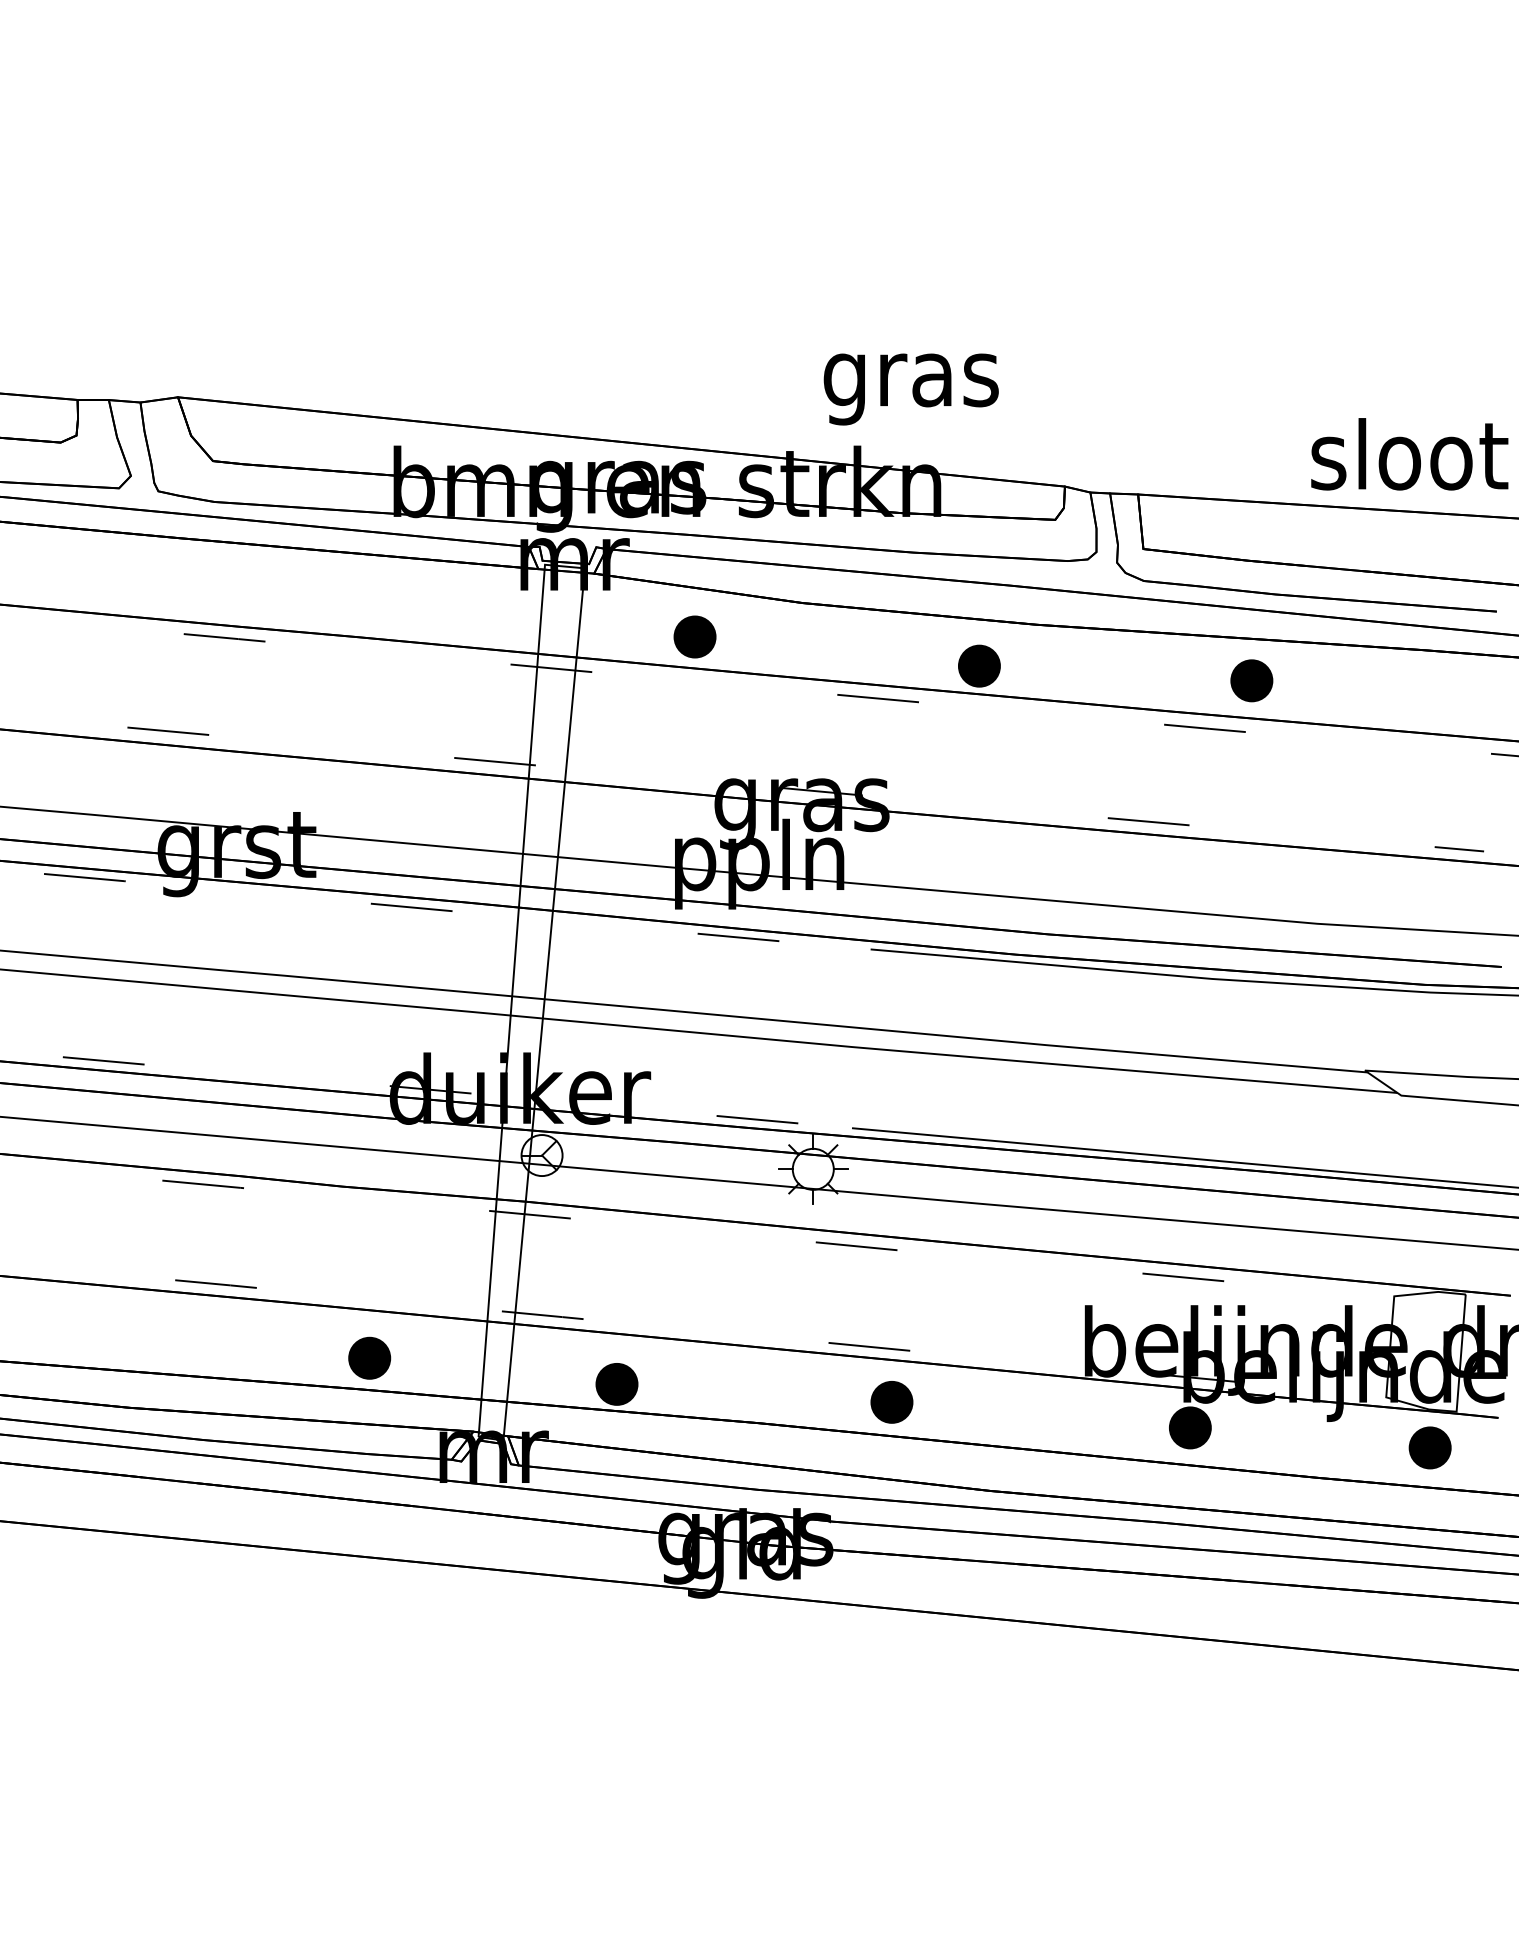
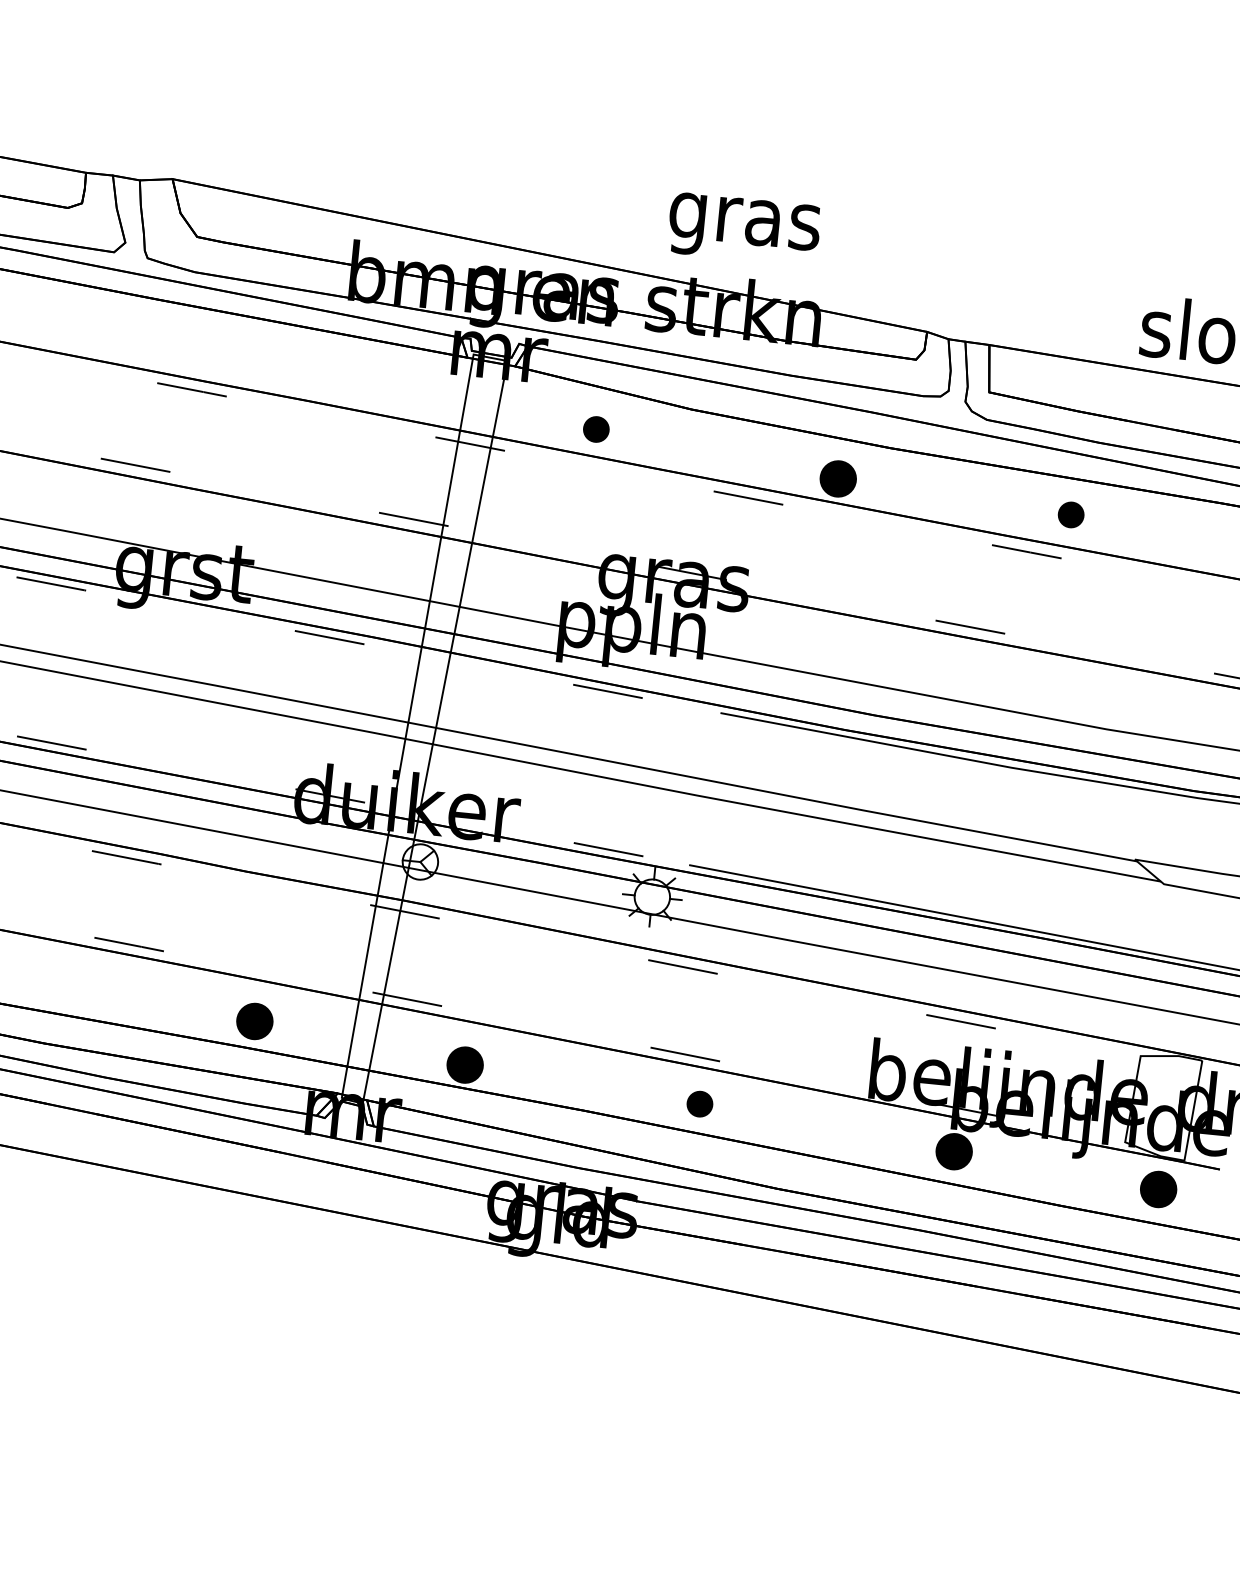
text: (910, 389) -> (743, 229), moved
part: (694, 636) -> (595, 429), size x0.7
part: (1251, 680) -> (1070, 514), size x0.7
part: (891, 1402) -> (699, 1104), size x0.7

